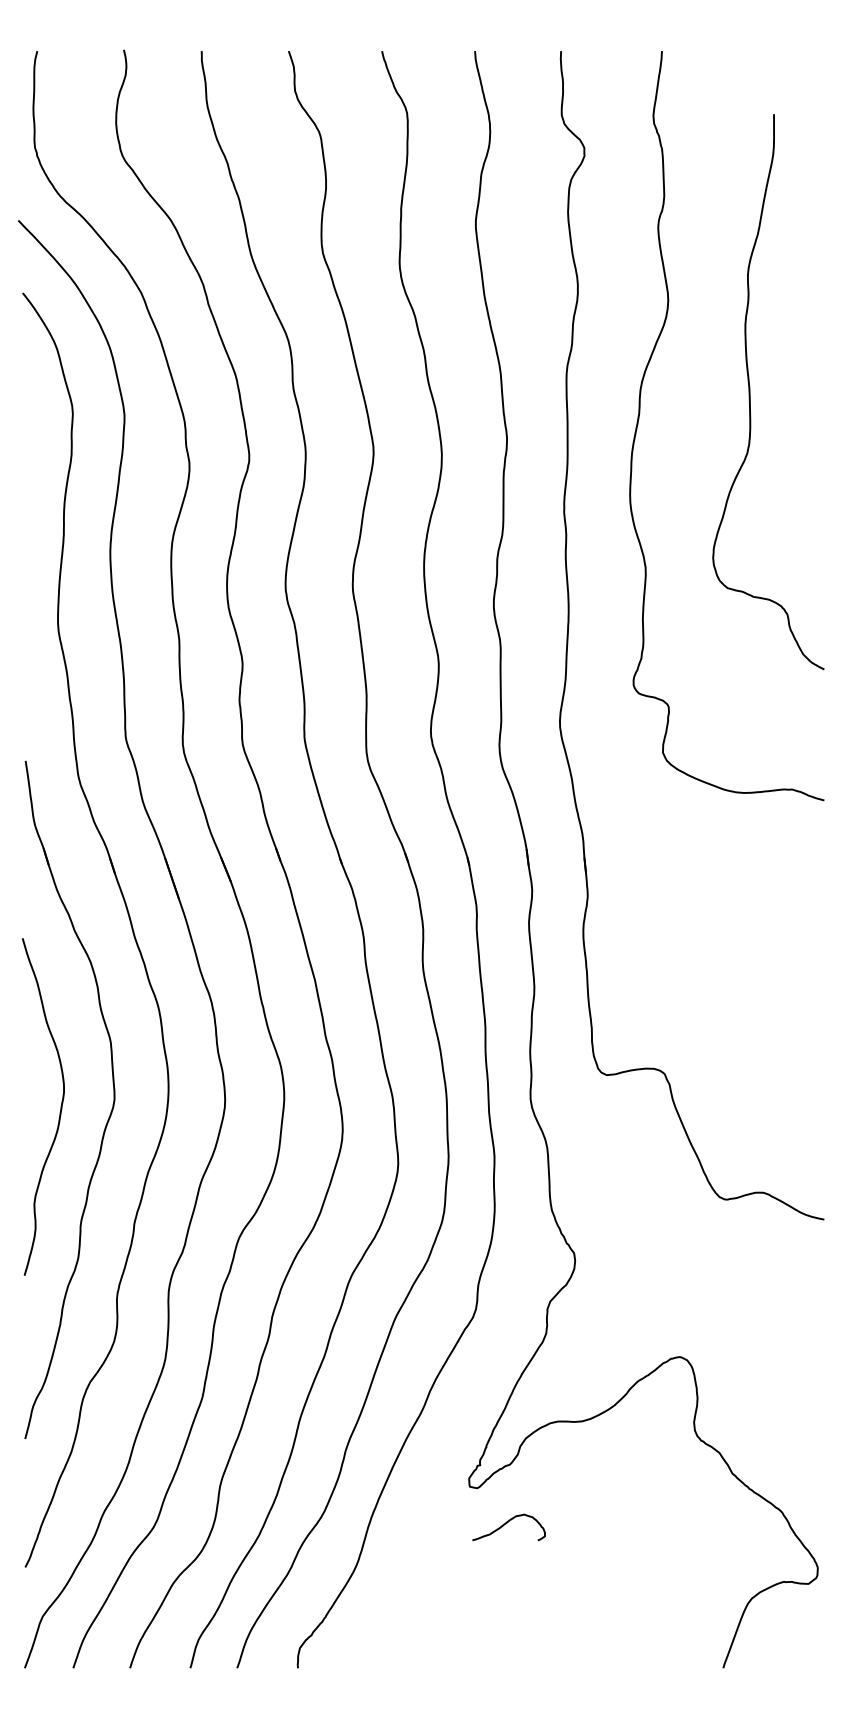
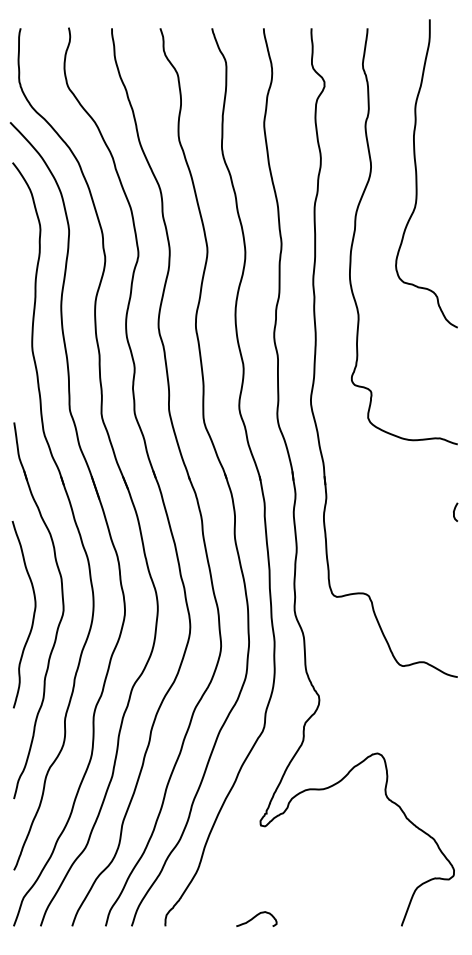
curve: (751, 391) -> (417, 173), moved
curve: (820, 919) -> (455, 510), added
curve: (506, 1524) -> (255, 917), moved

